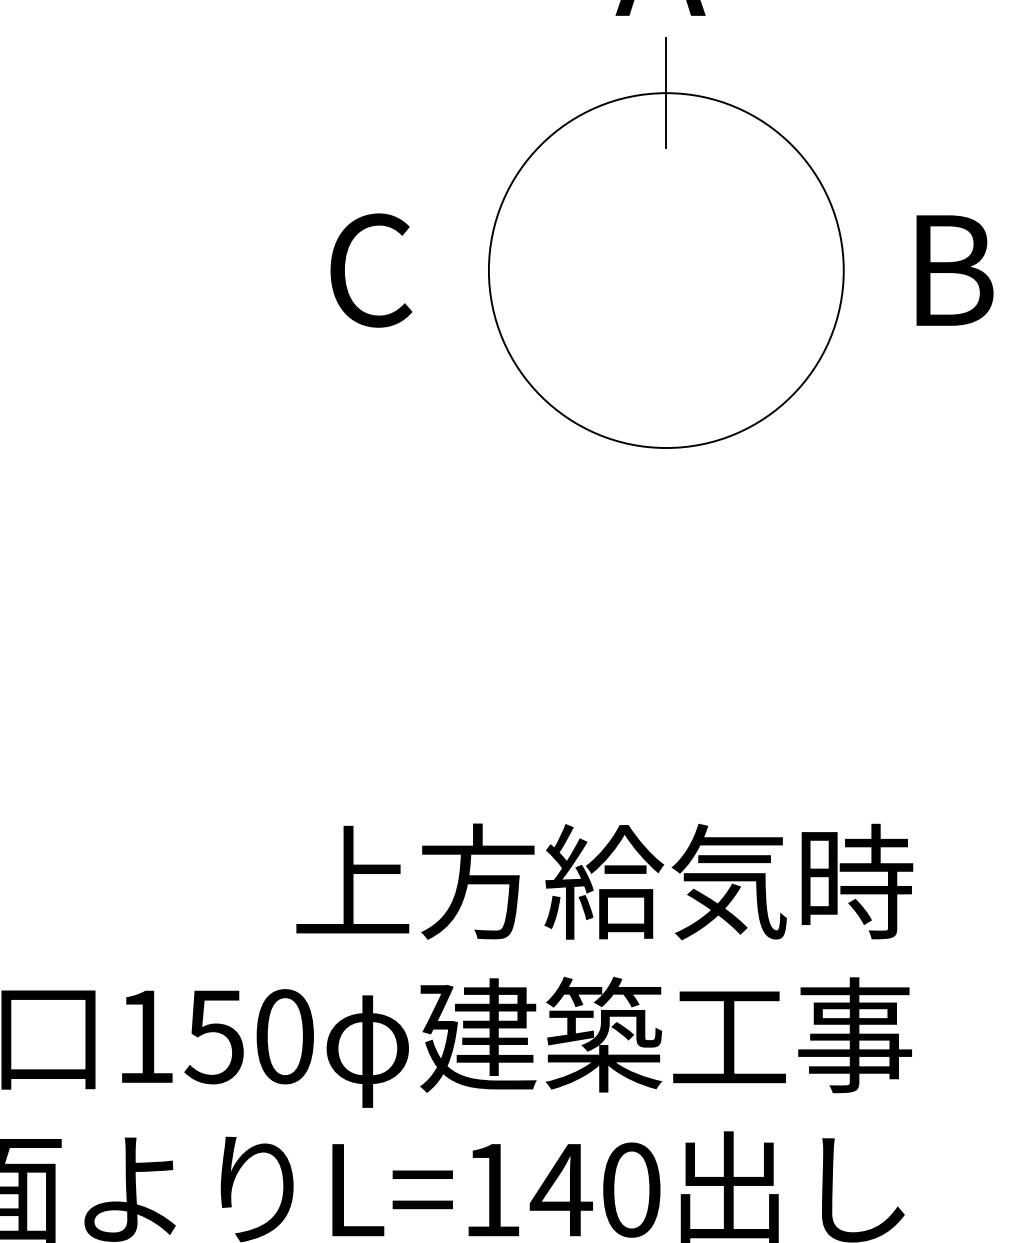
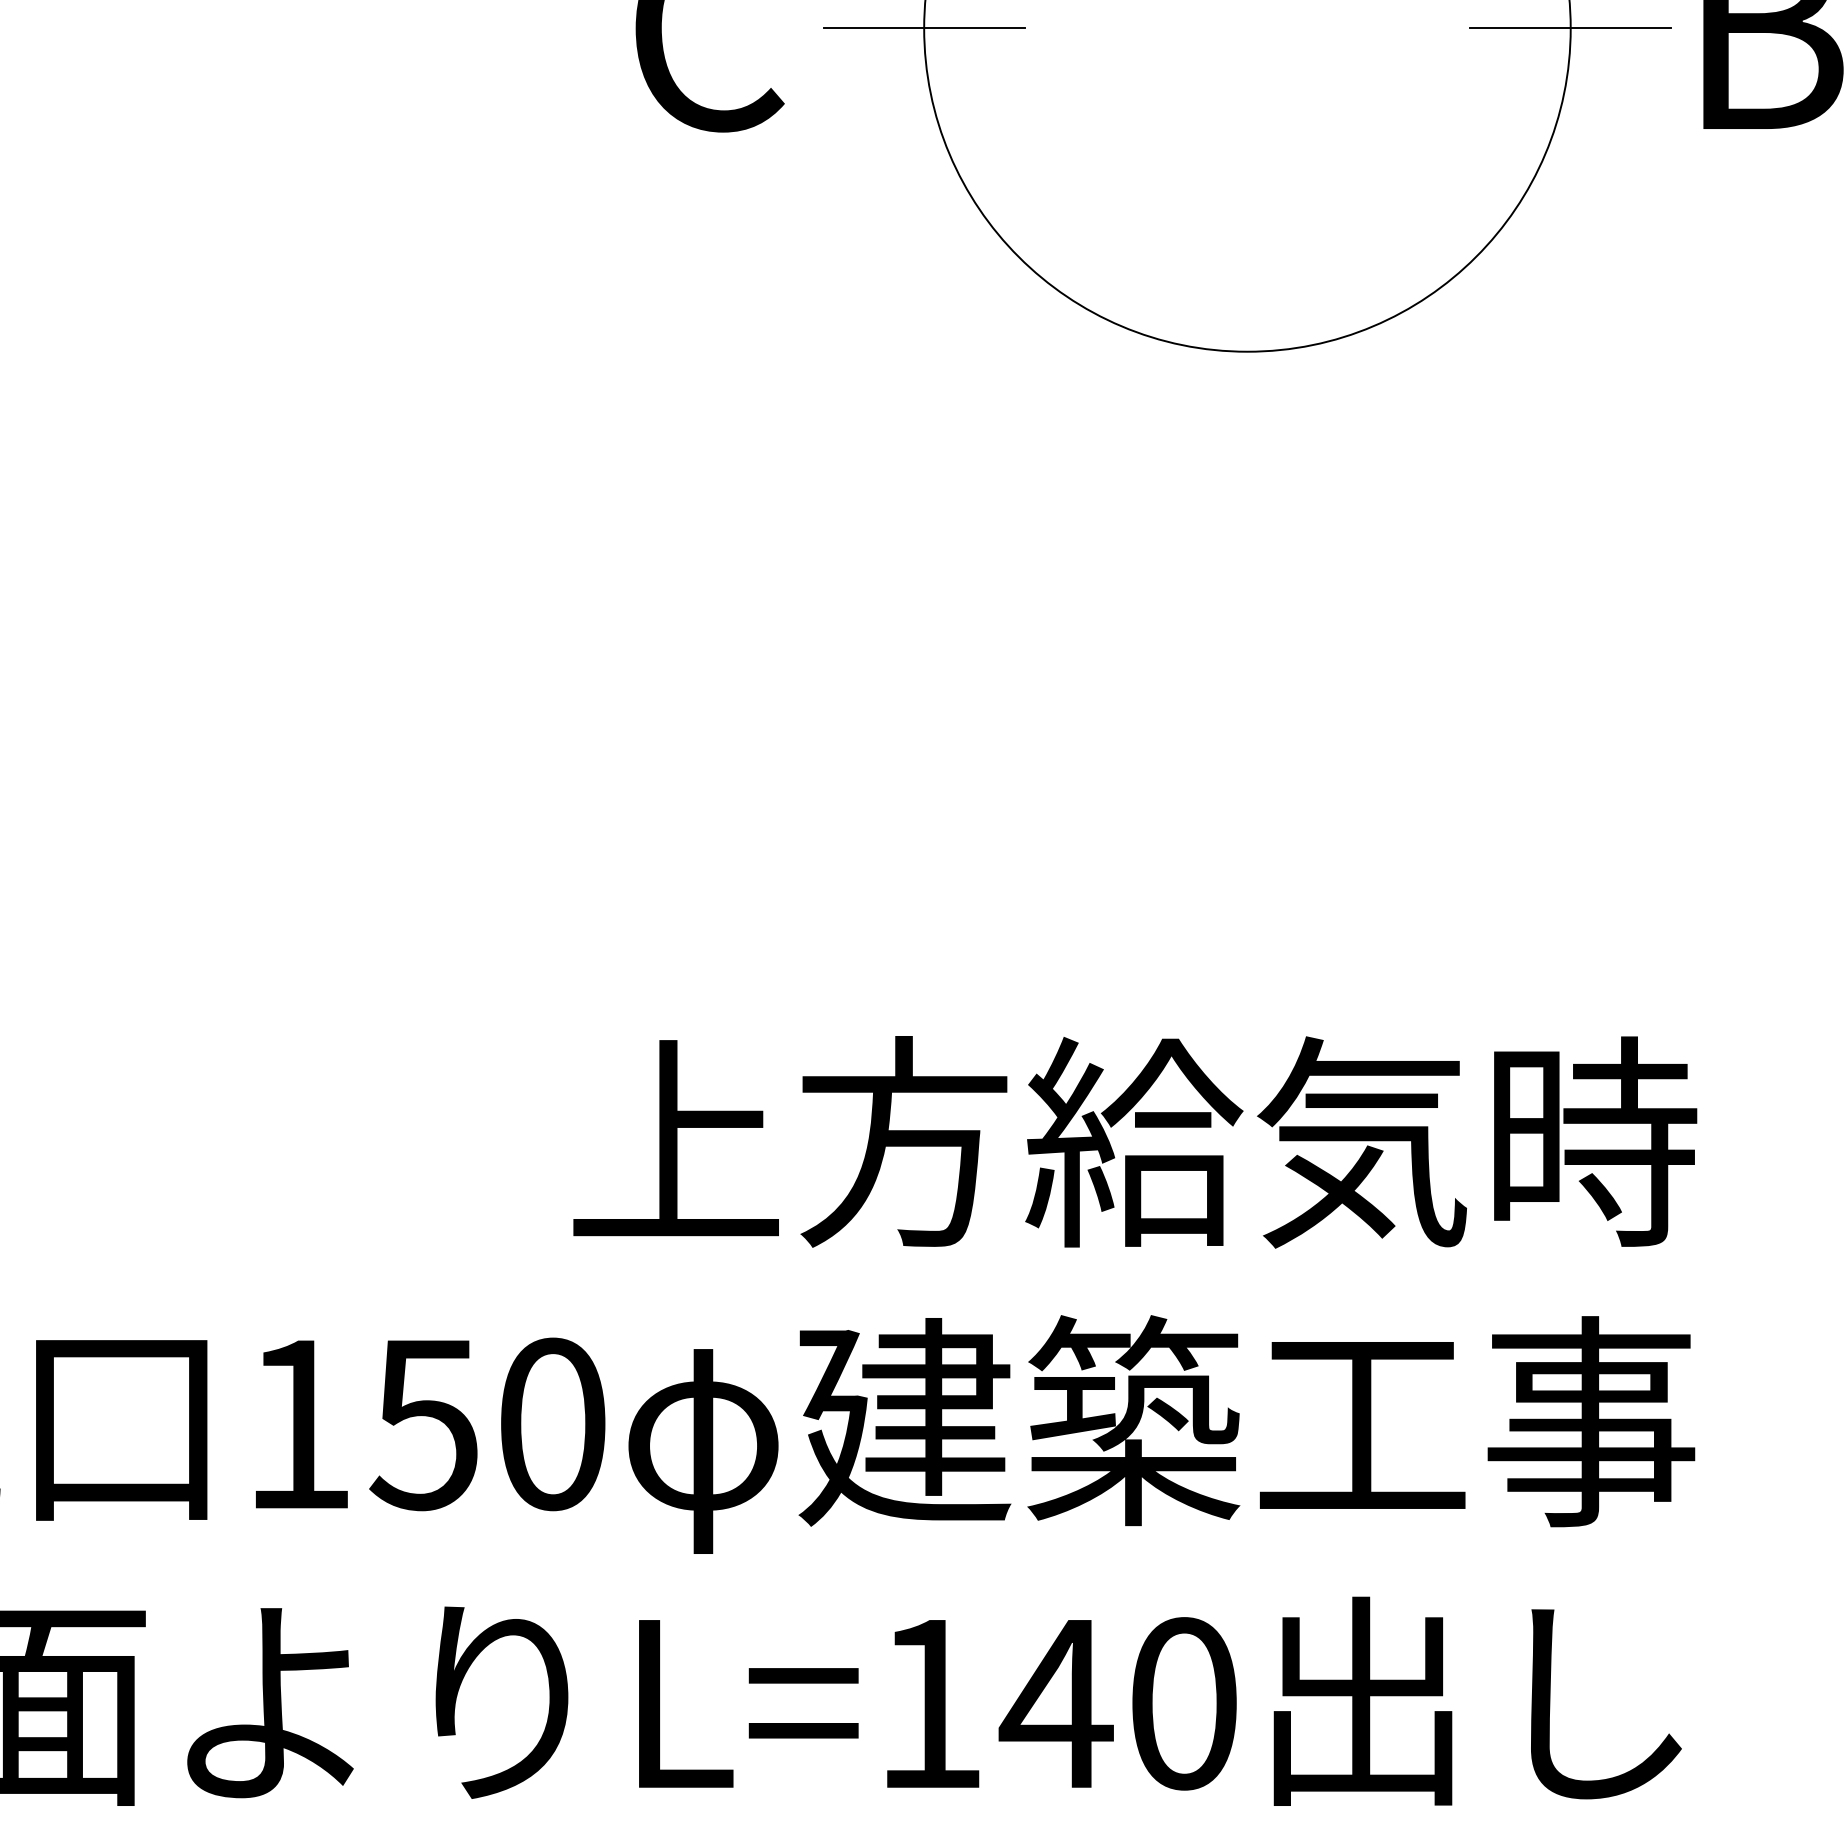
line: (488, 270) -> (923, 28), added
line: (843, 270) -> (1570, 28), added

